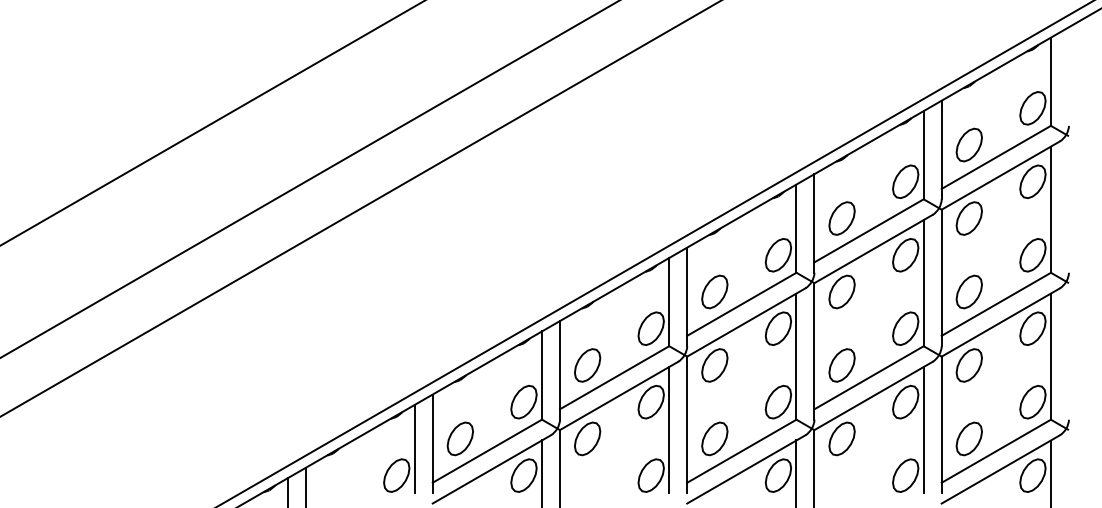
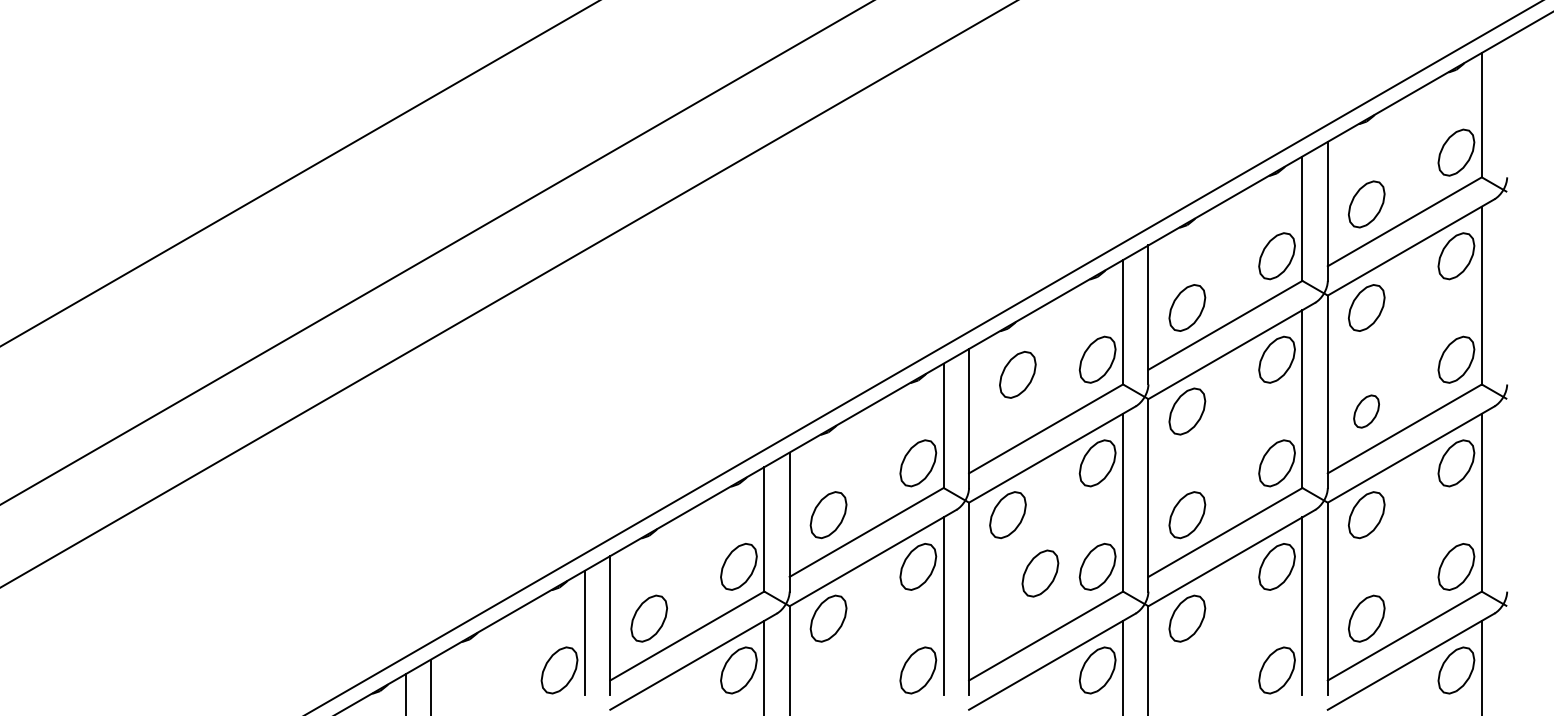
part: (714, 291) -> (1017, 374), moved
part: (968, 291) -> (1365, 410), size x0.7
part: (714, 438) -> (1039, 572), moved

